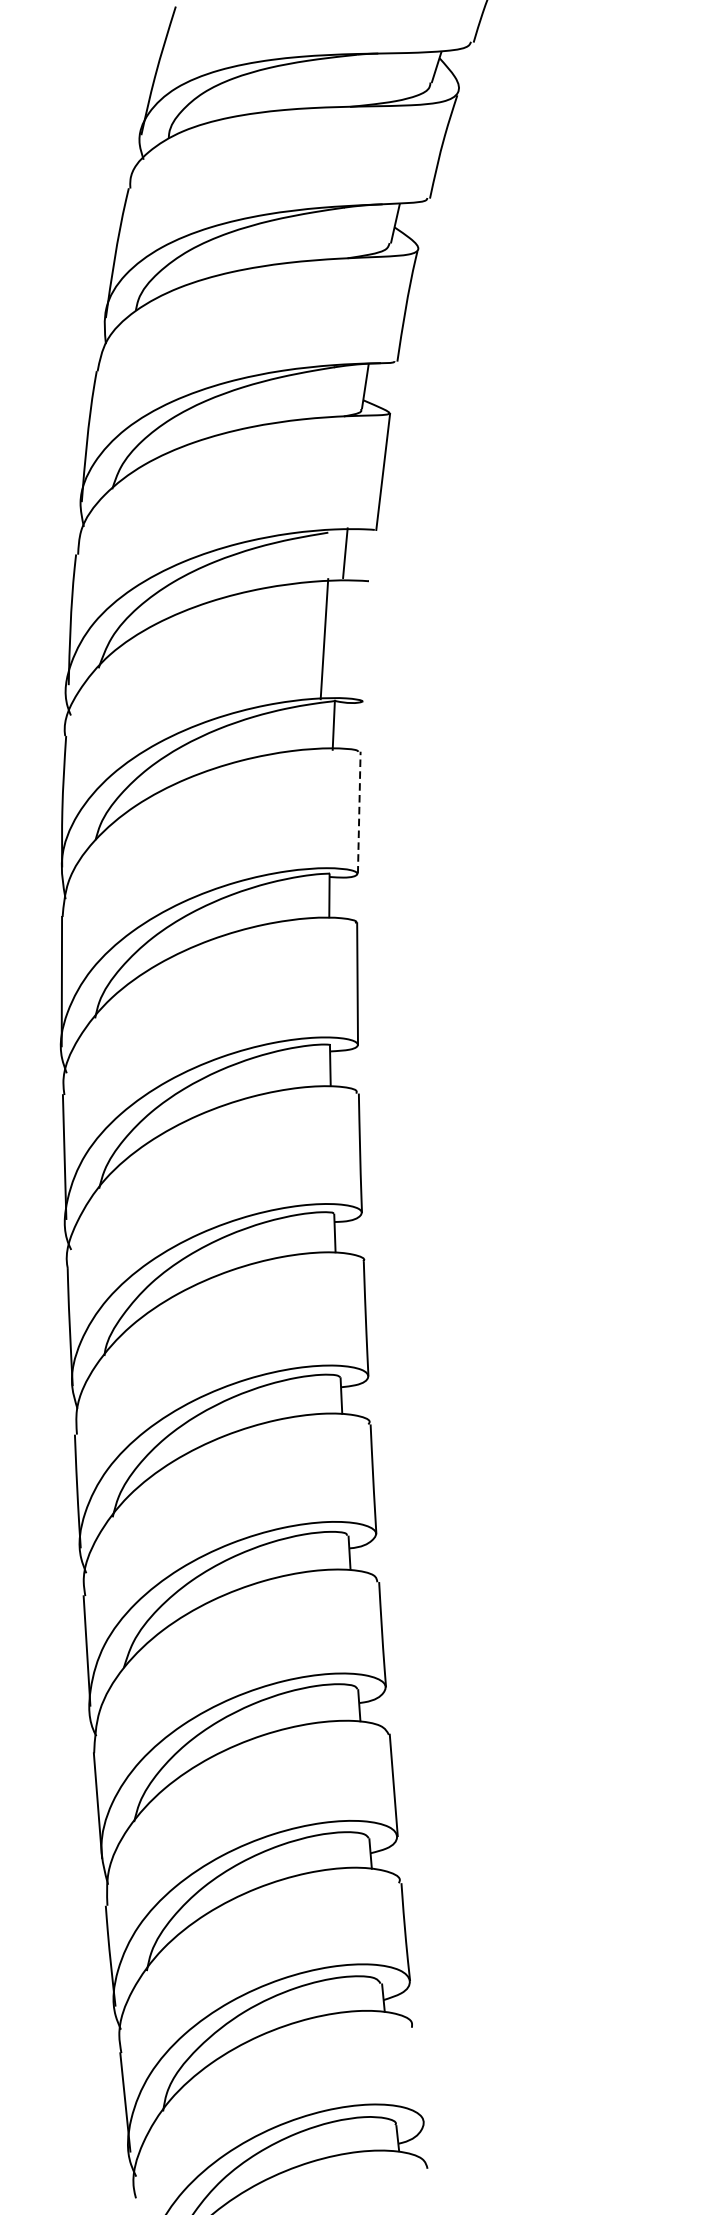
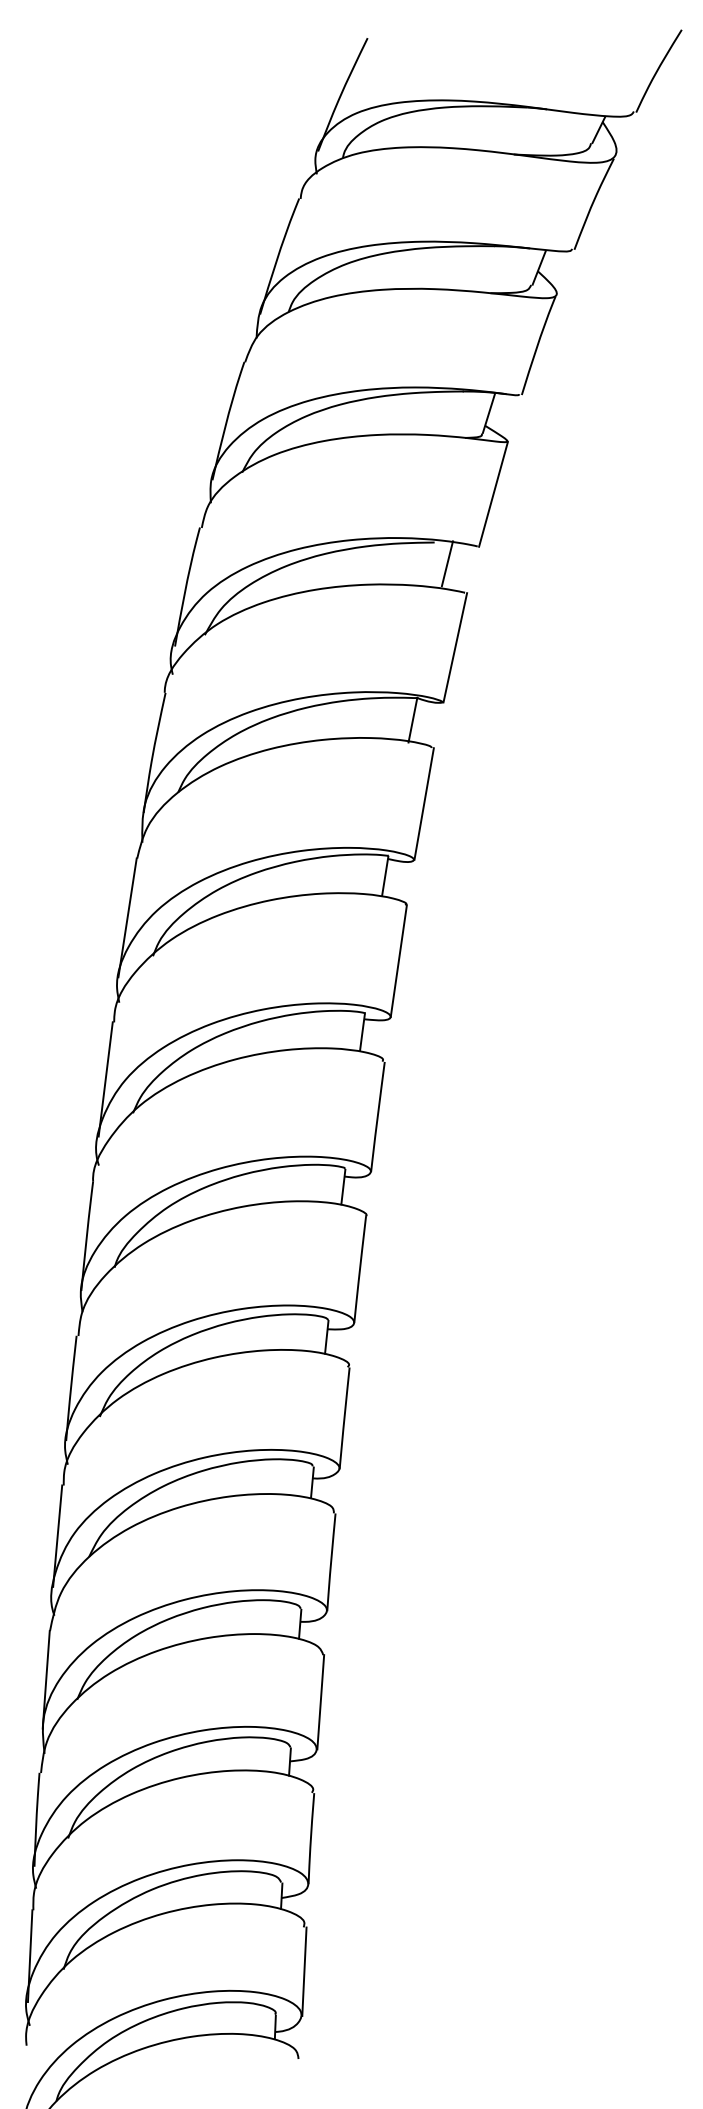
line: (324, 638) -> (455, 647), moved
line: (359, 812) -> (424, 803), dashed -> solid
line: (419, 2074) -> (304, 1971), added

